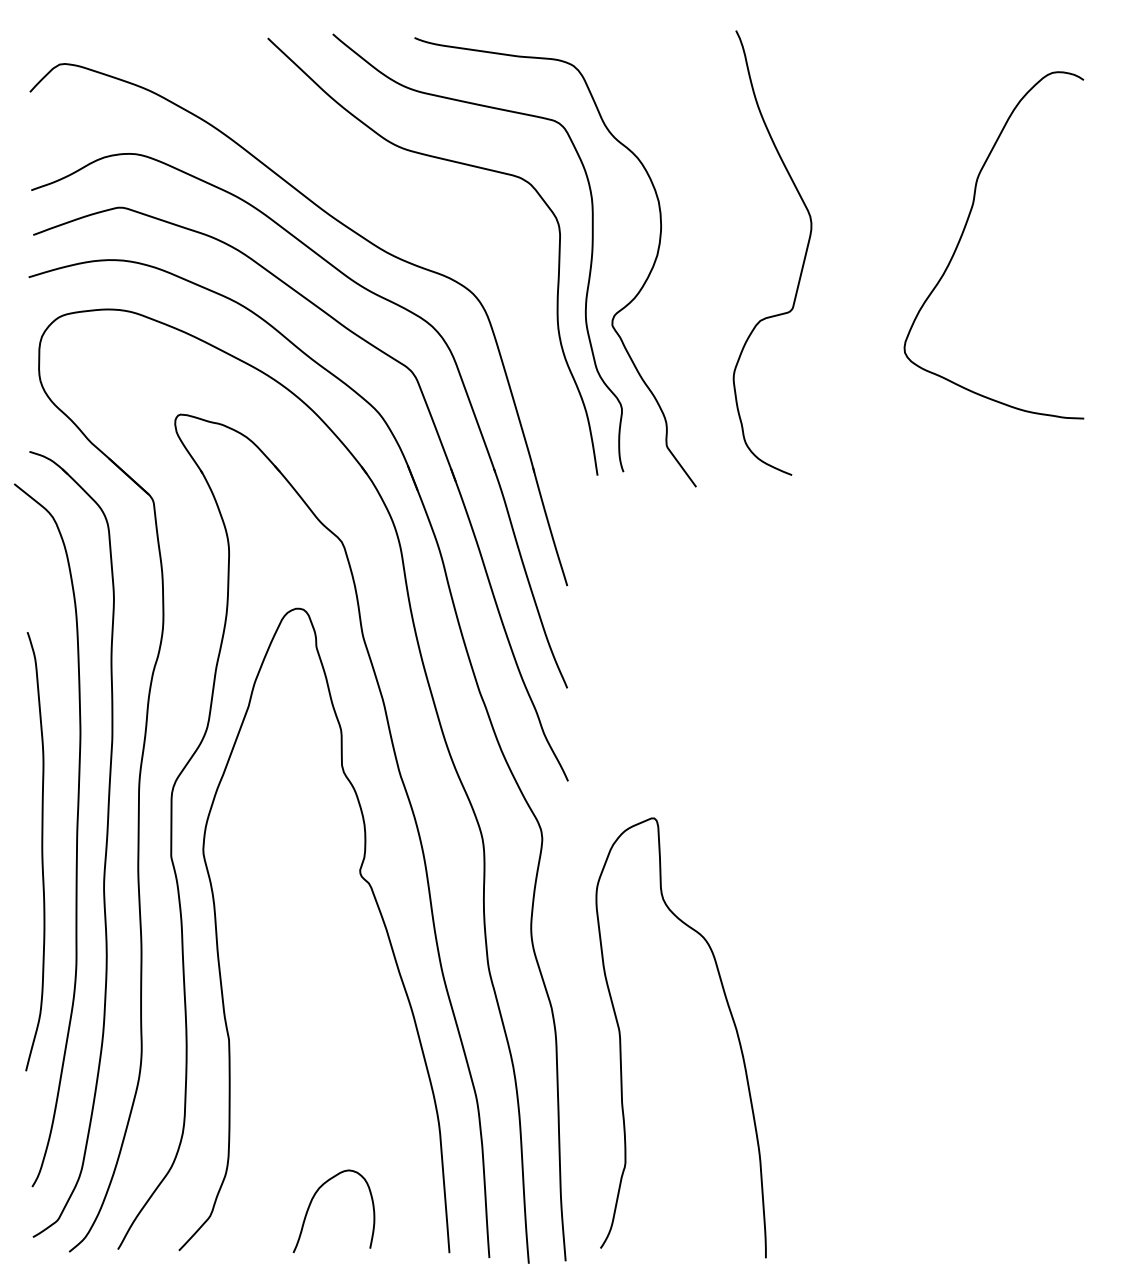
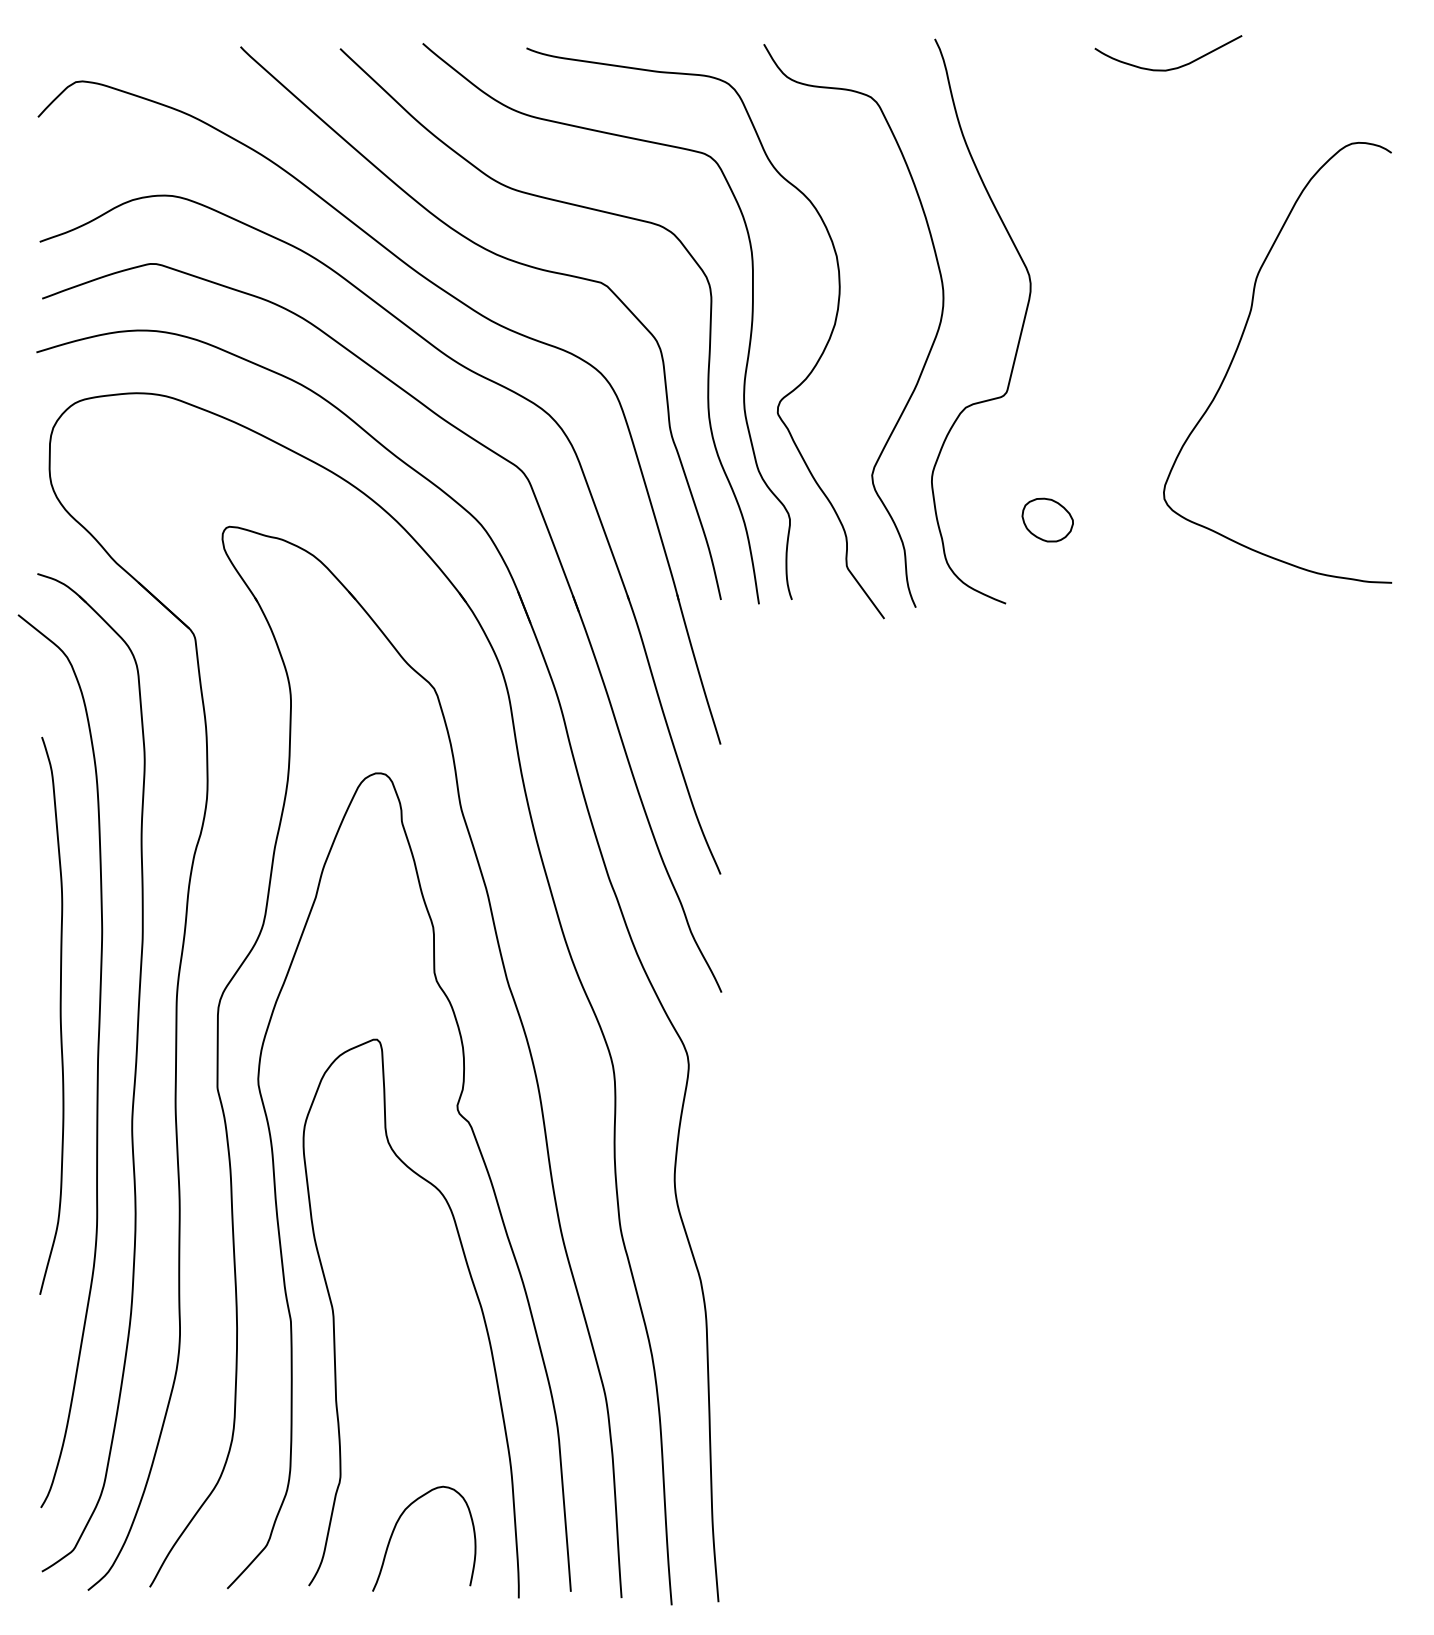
curve: (920, 53) -> (1169, 68), added
curve: (397, 204) -> (505, 259), added
curve: (963, 234) -> (1238, 348), moved
curve: (730, 278) -> (927, 354), added
part: (824, 408) -> (1047, 519), added
curve: (41, 851) -> (59, 1015), moved
curve: (732, 1020) -> (476, 1296), moved

